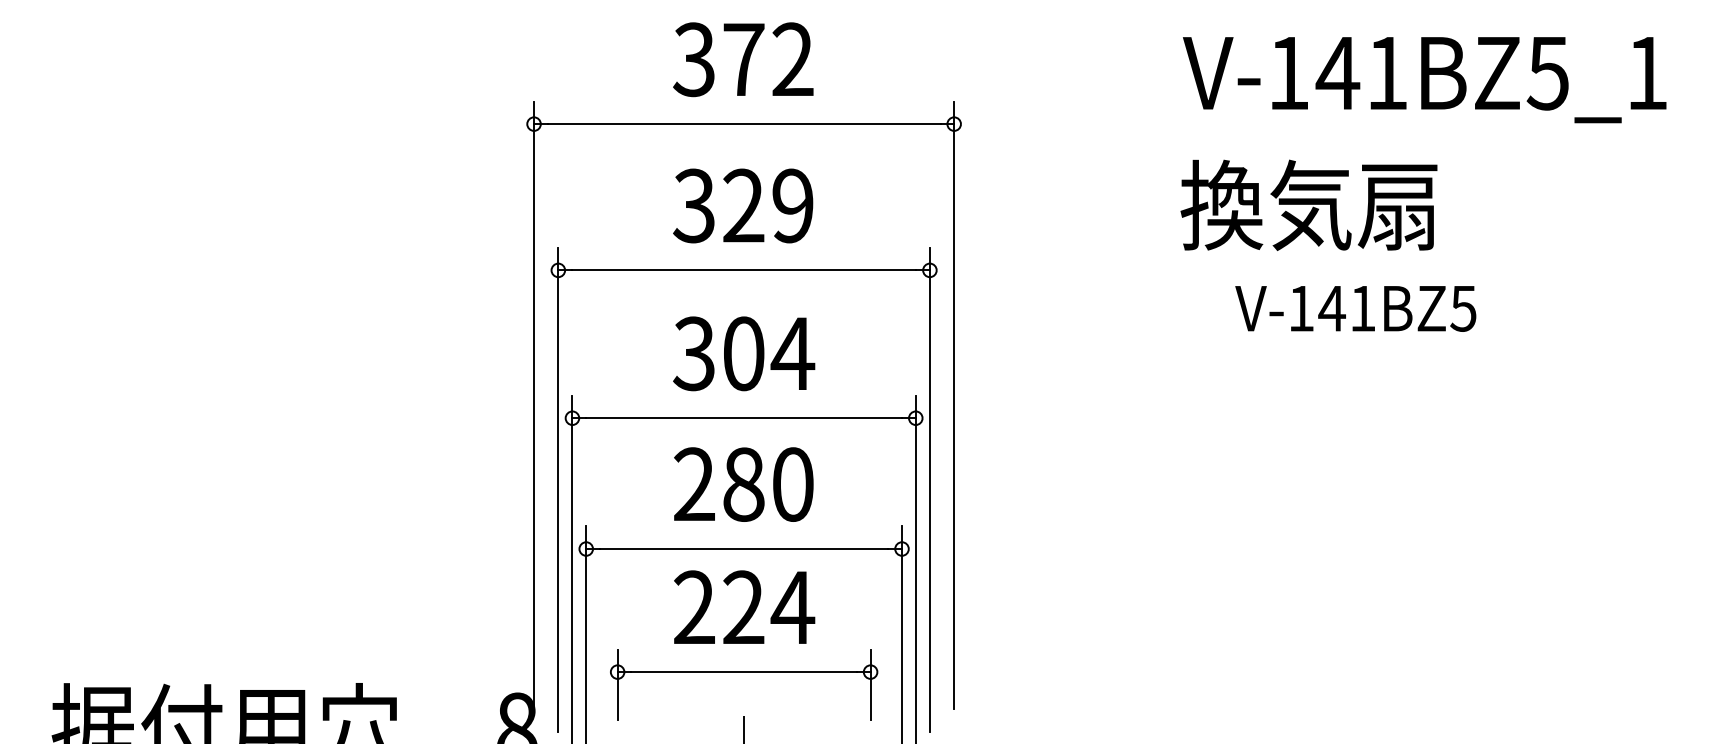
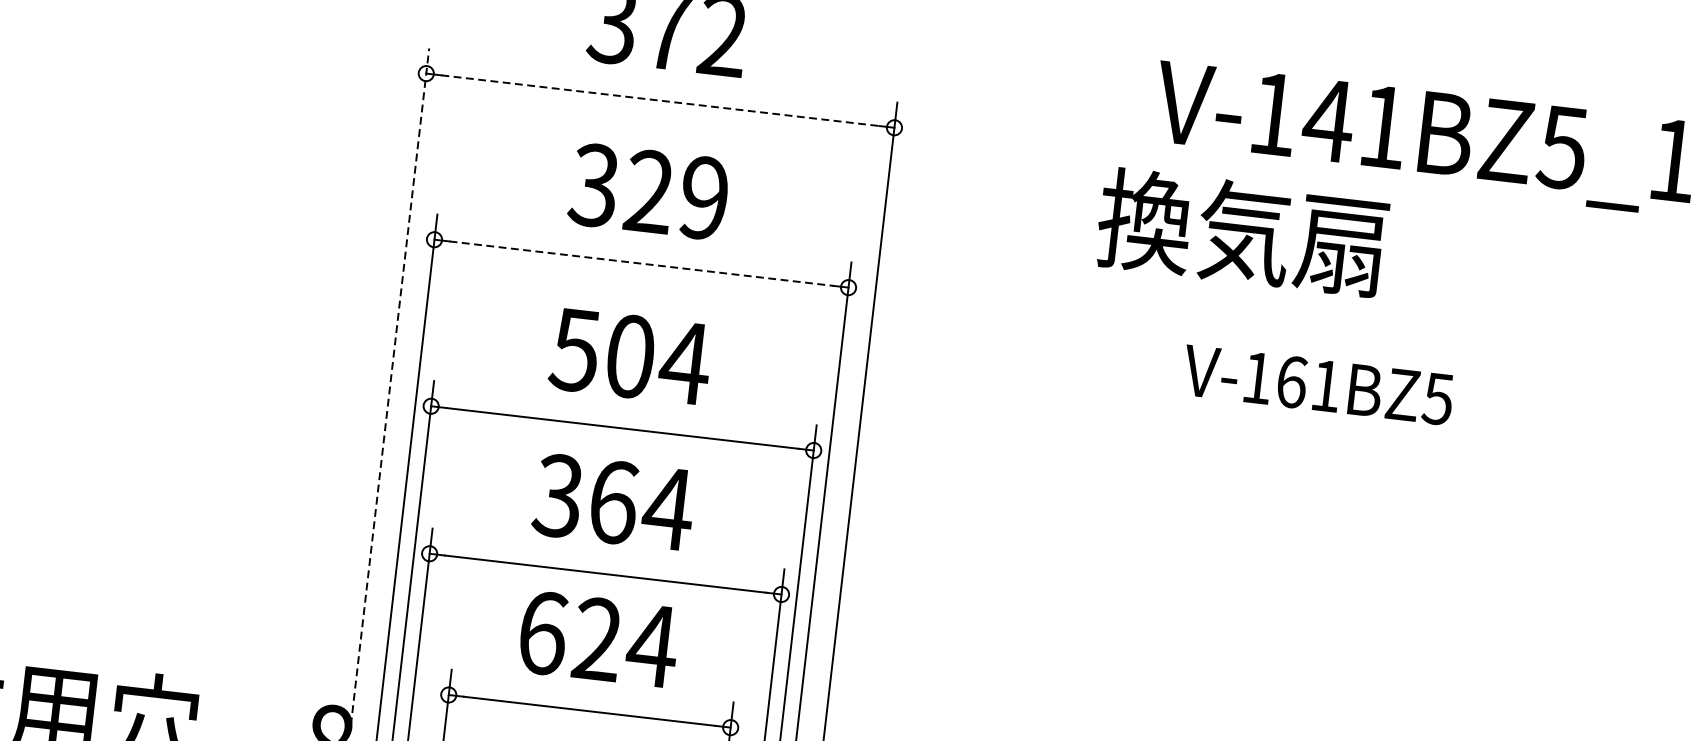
line: (744, 124) -> (660, 101), solid -> dashed
text: (1308, 204) -> (1241, 231), moved
line: (744, 270) -> (641, 263), solid -> dashed
text: (1331, 308) -> (1291, 381), V-141BZ5 -> V-161BZ5
text: (693, 353) -> (574, 349), 304 -> 504
line: (534, 405) -> (390, 387), solid -> dashed
text: (744, 484) -> (614, 502), 280 -> 364
text: (694, 607) -> (542, 632), 224 -> 624

